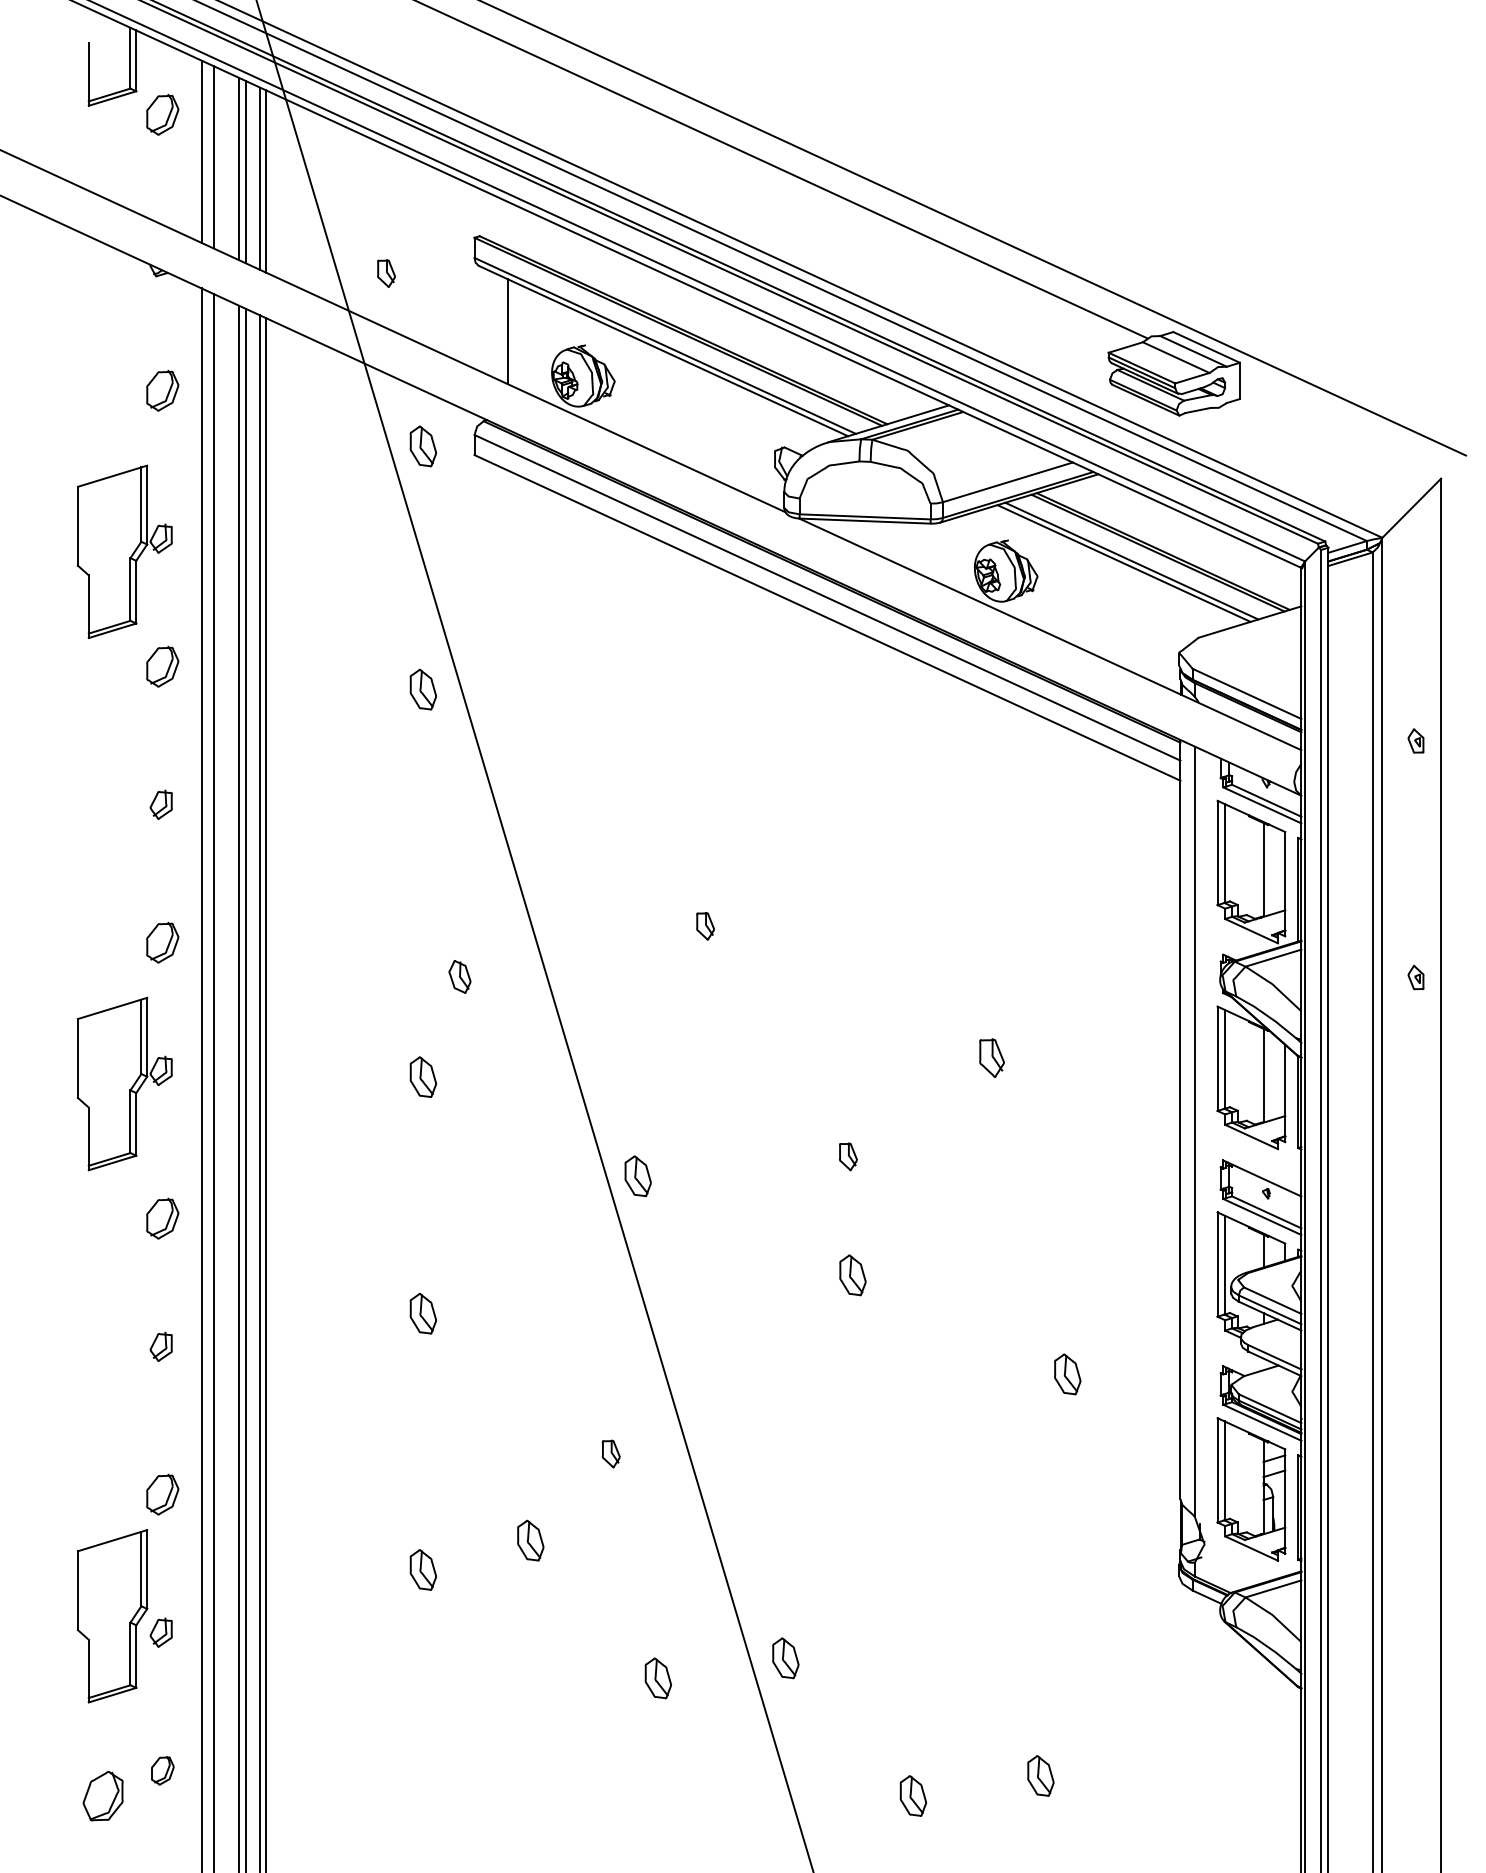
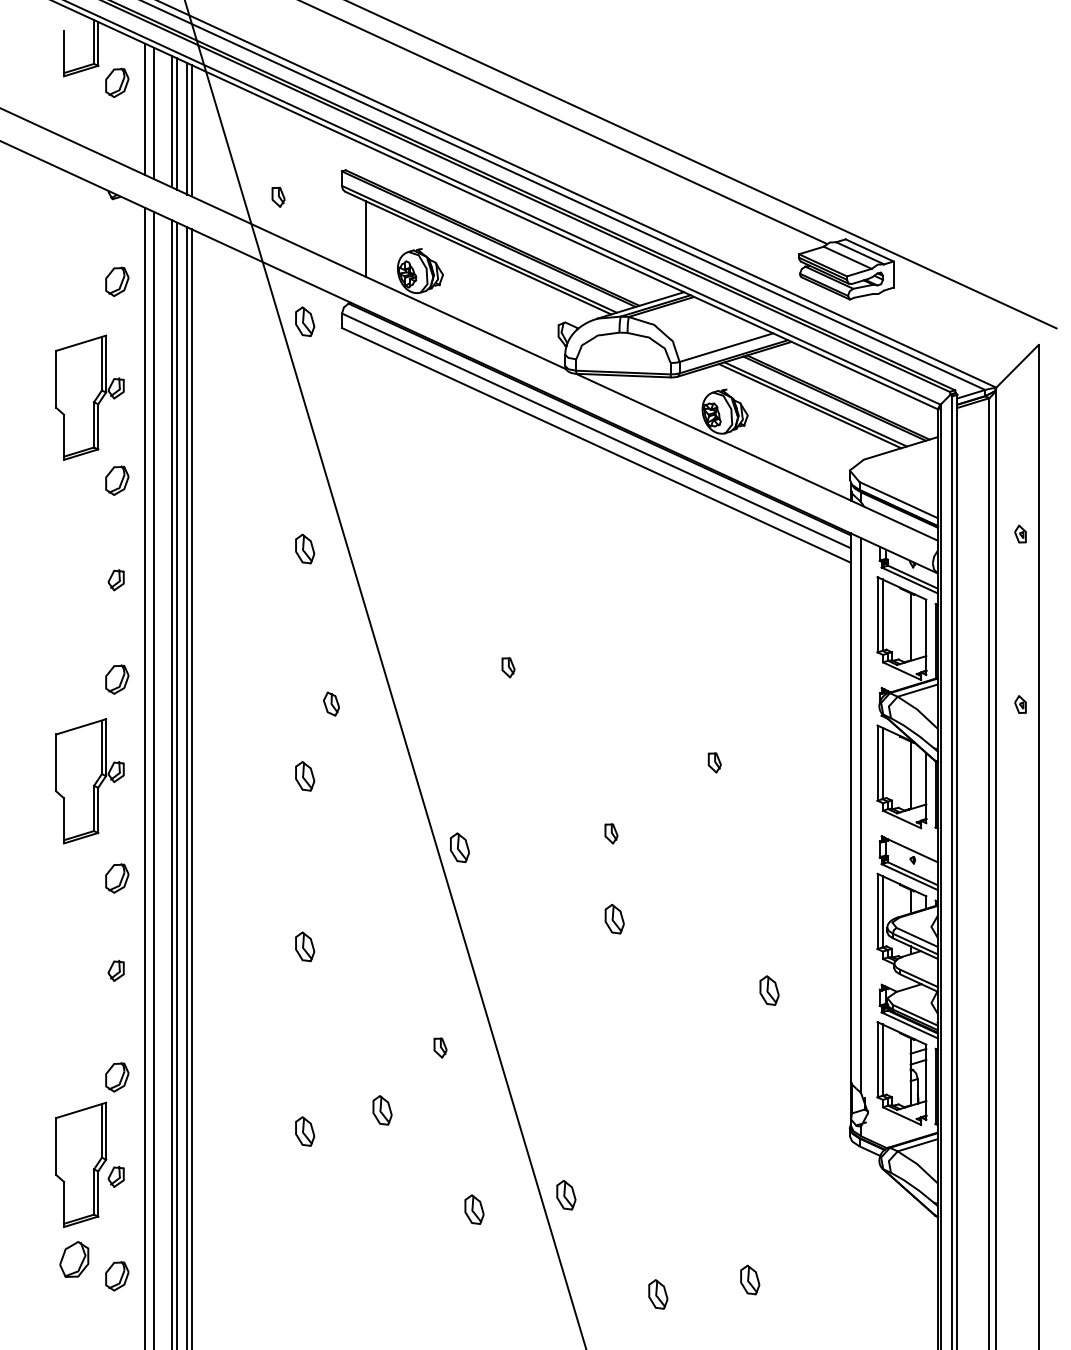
part: (423, 688) -> (305, 548), moved
part: (991, 1057) -> (714, 762), size x0.71
part: (163, 1771) -> (117, 1276), size x1.43
part: (103, 1796) -> (74, 1259), moved

